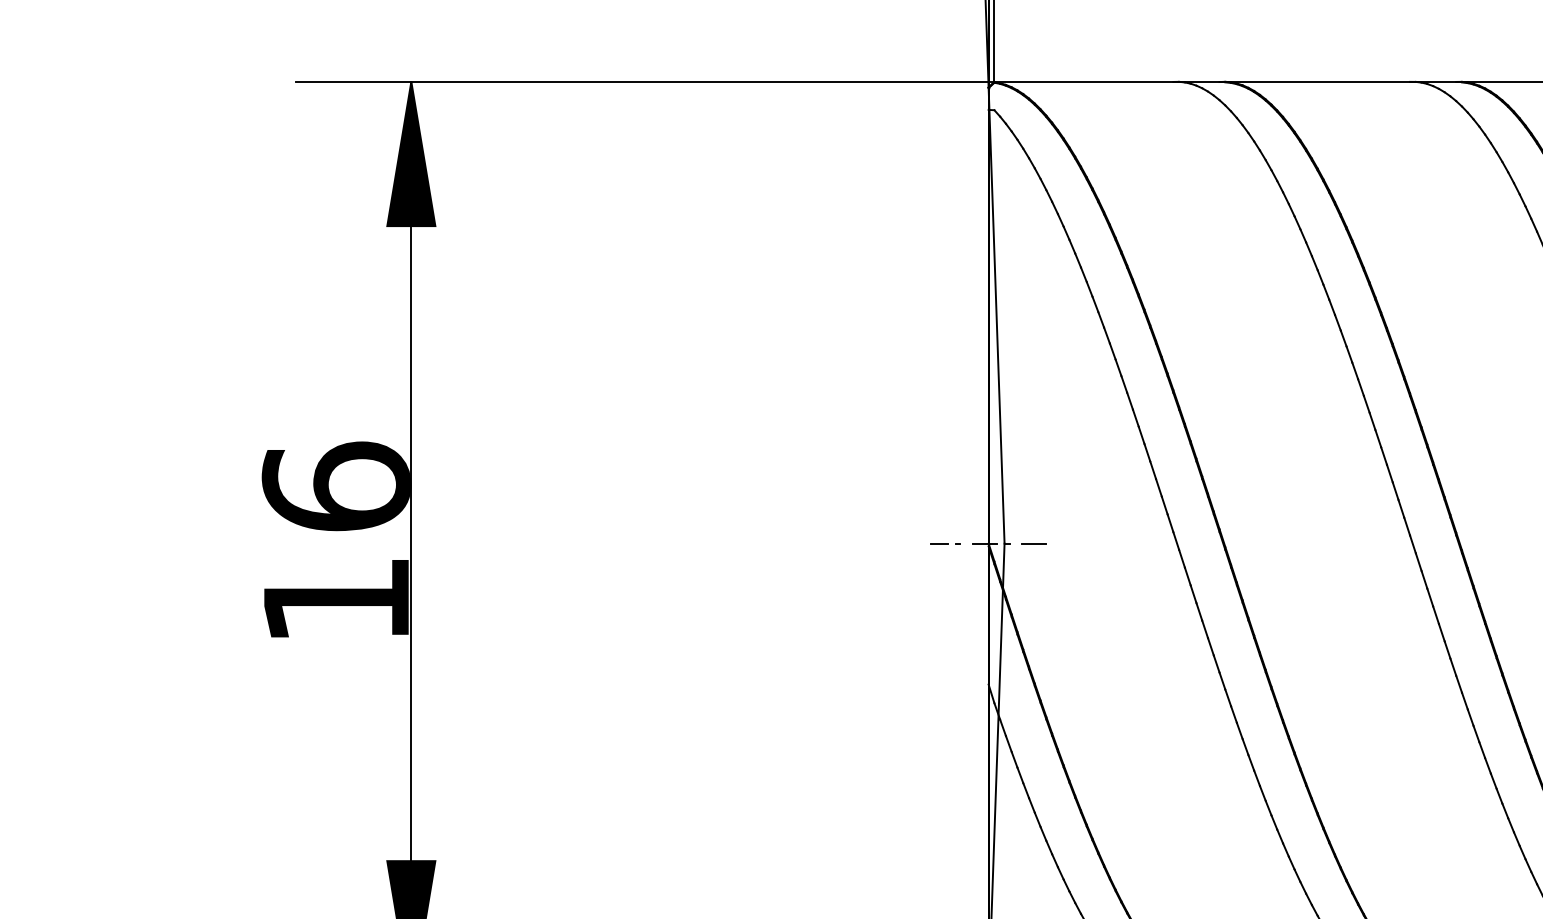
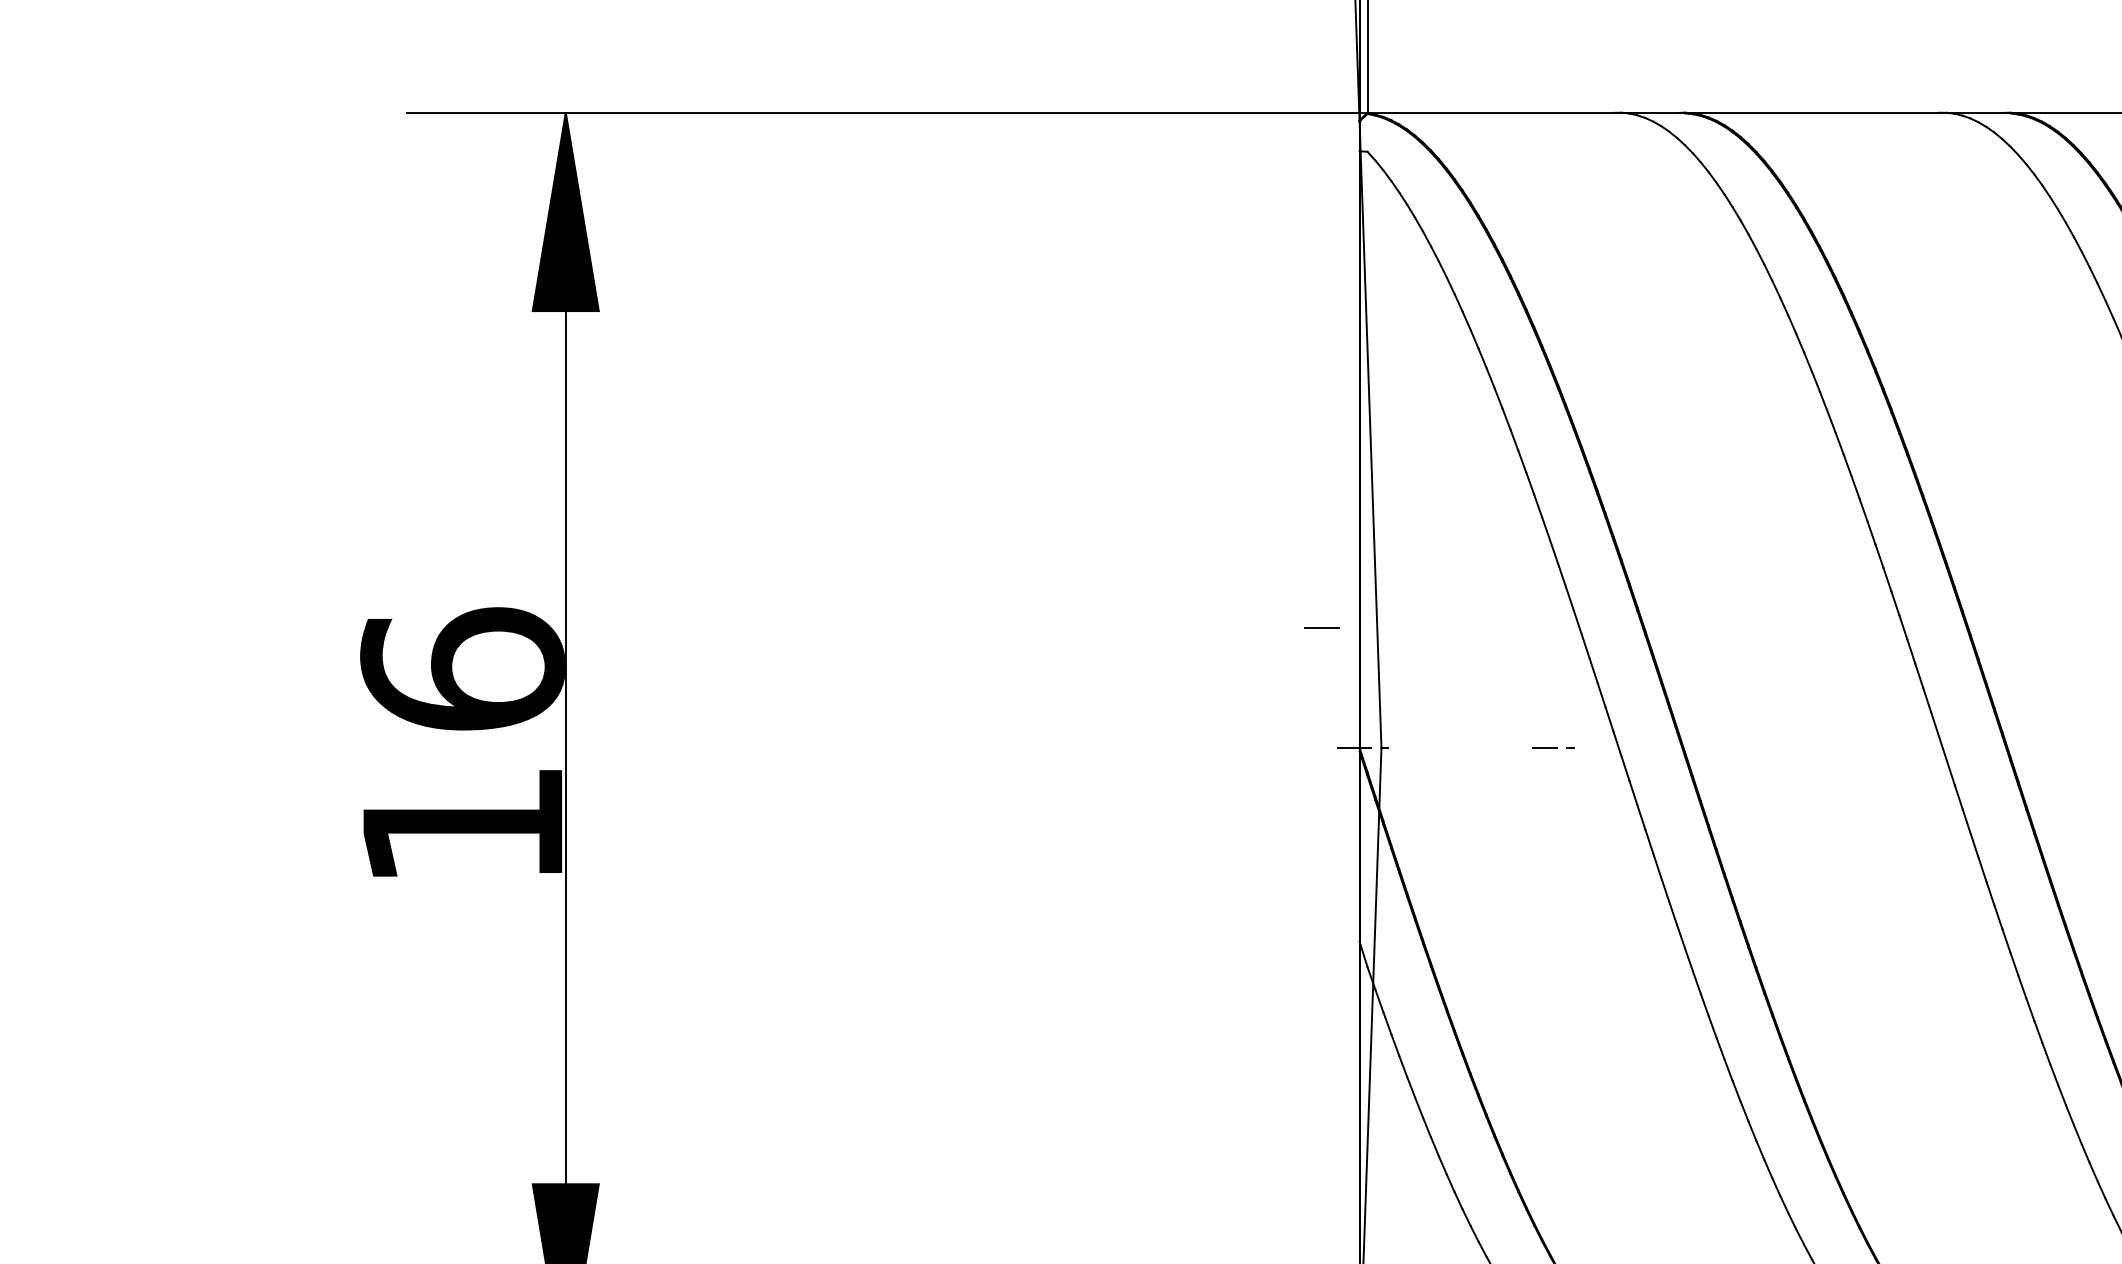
line: (945, 543) -> (1553, 747), moved
line: (1033, 543) -> (1320, 627), moved

